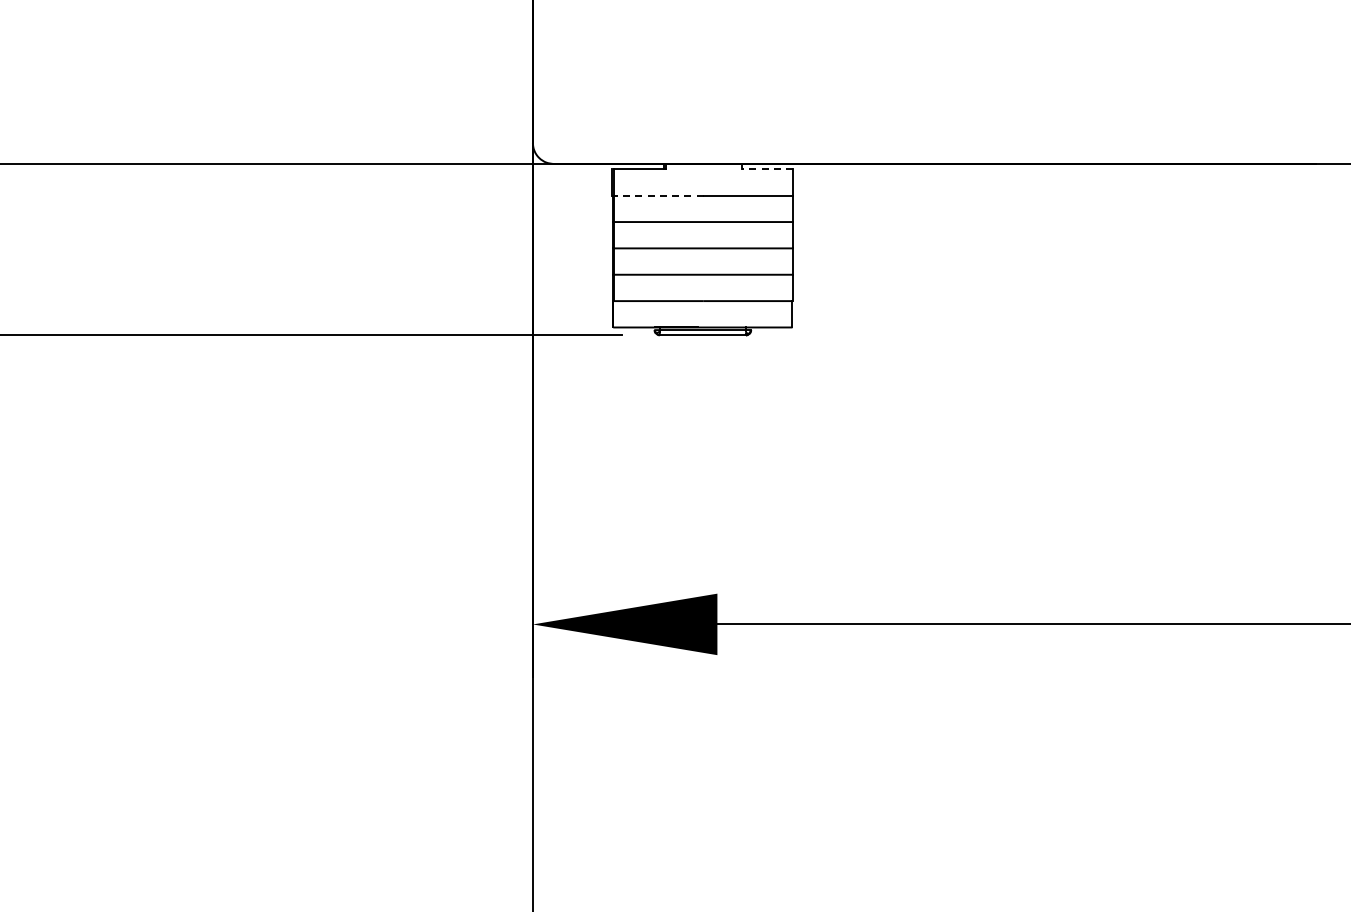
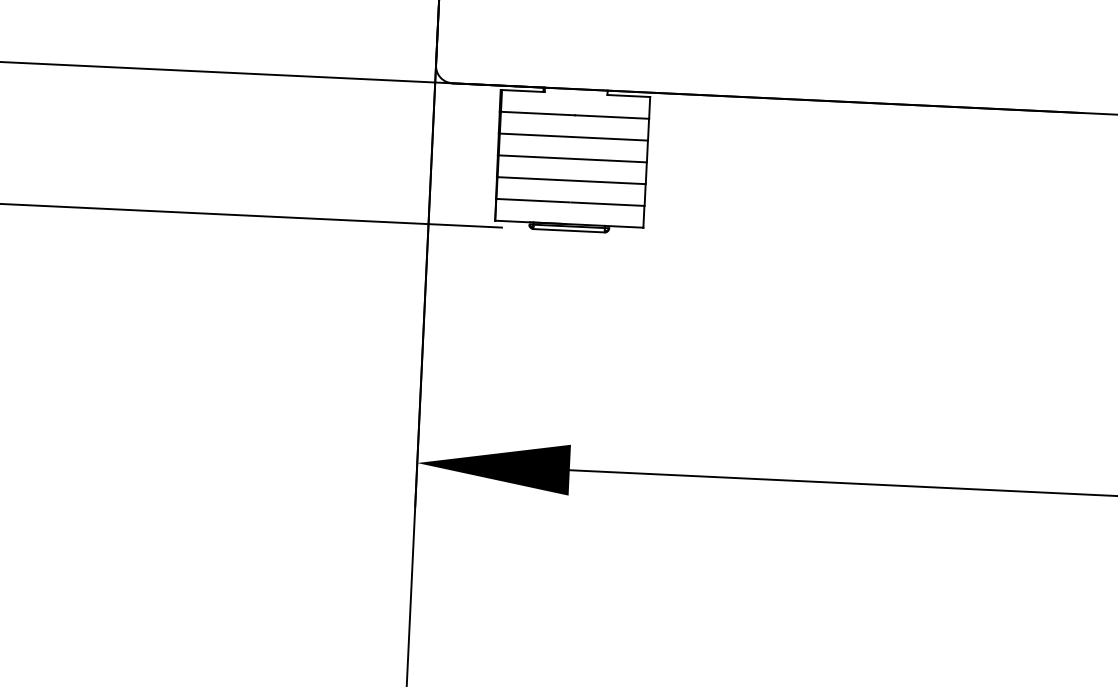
line: (767, 169) -> (628, 96), dashed -> solid
line: (658, 195) -> (537, 113), dashed -> solid

